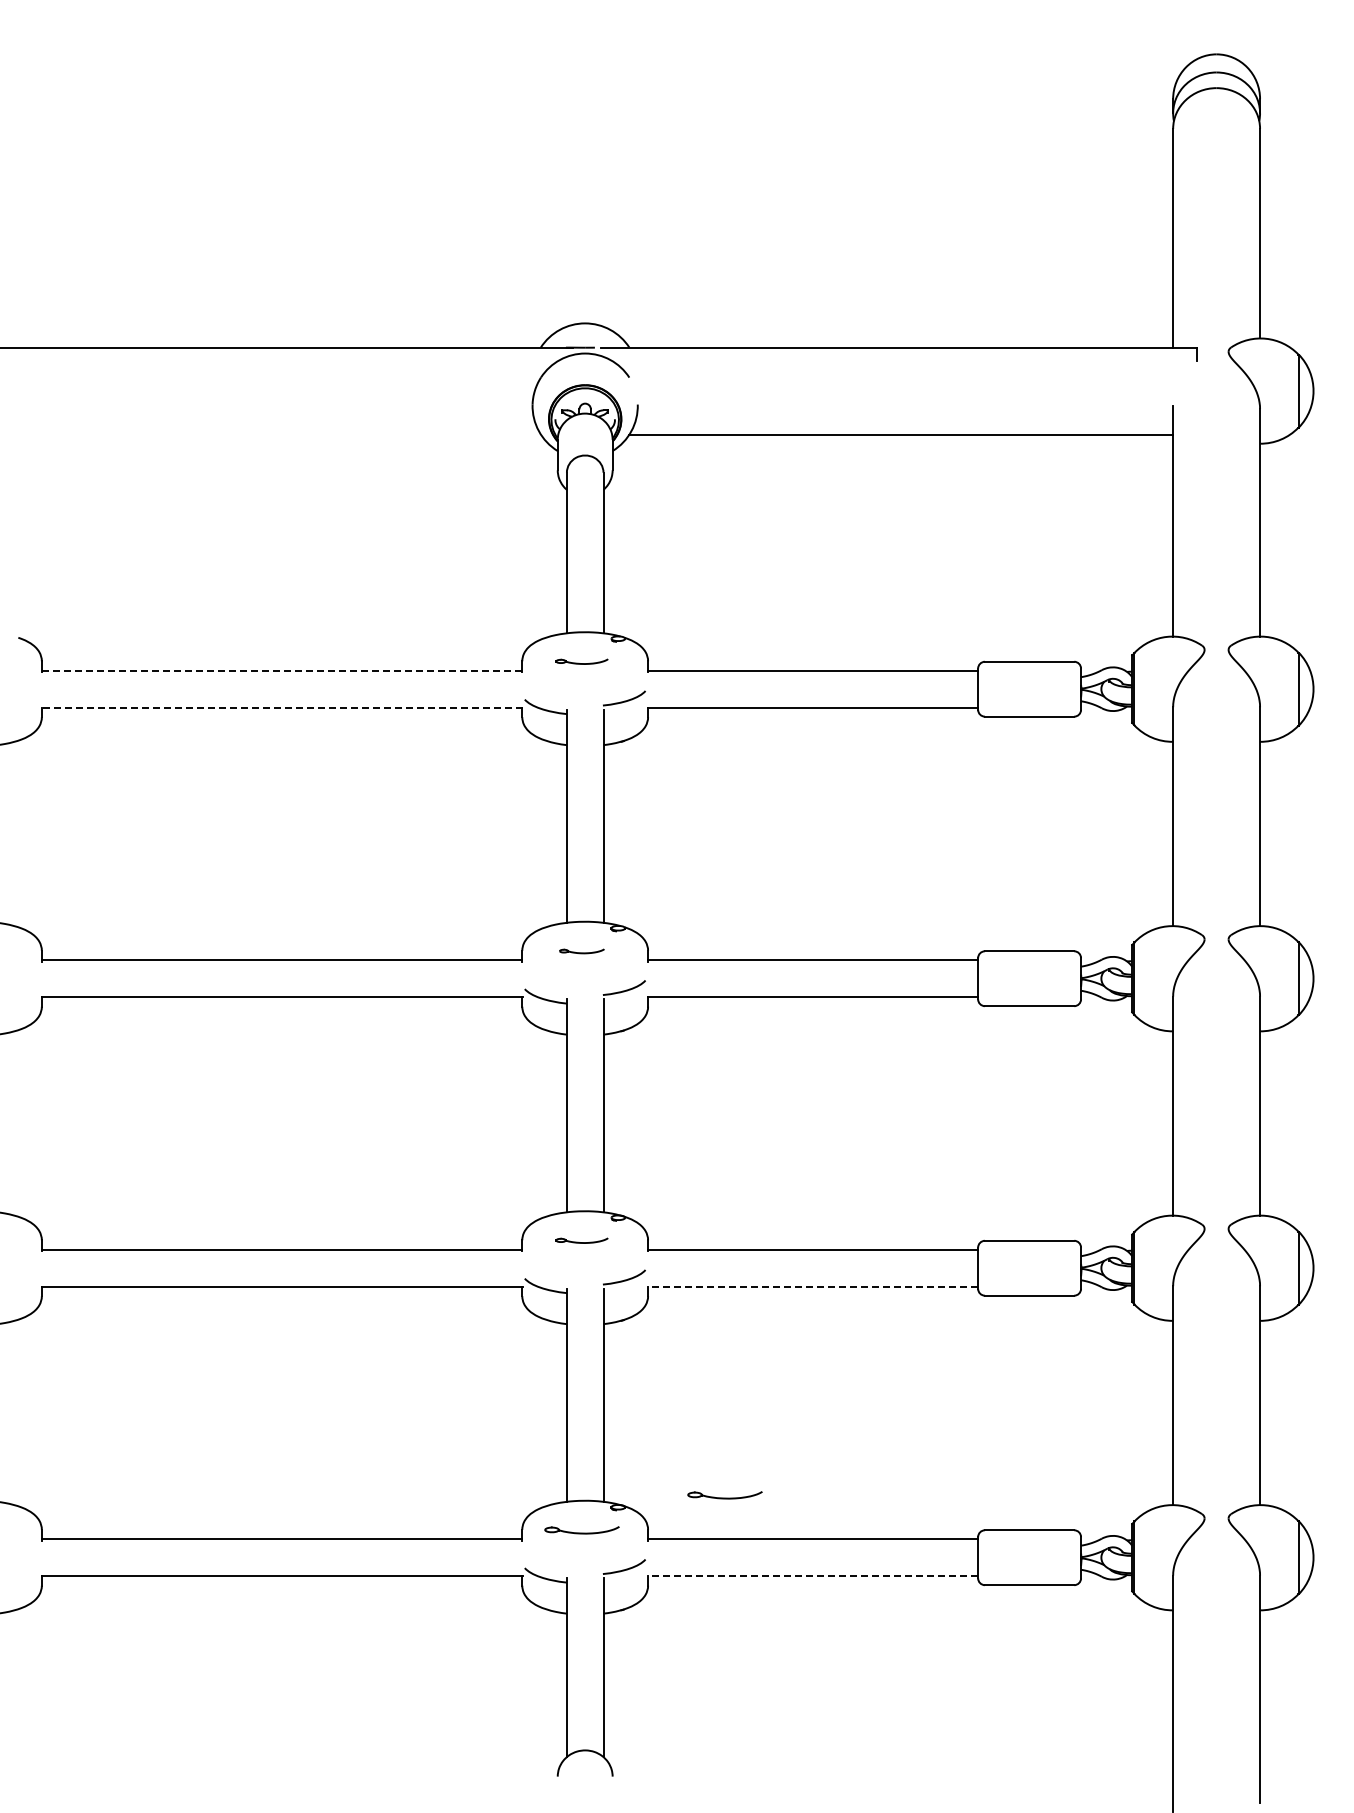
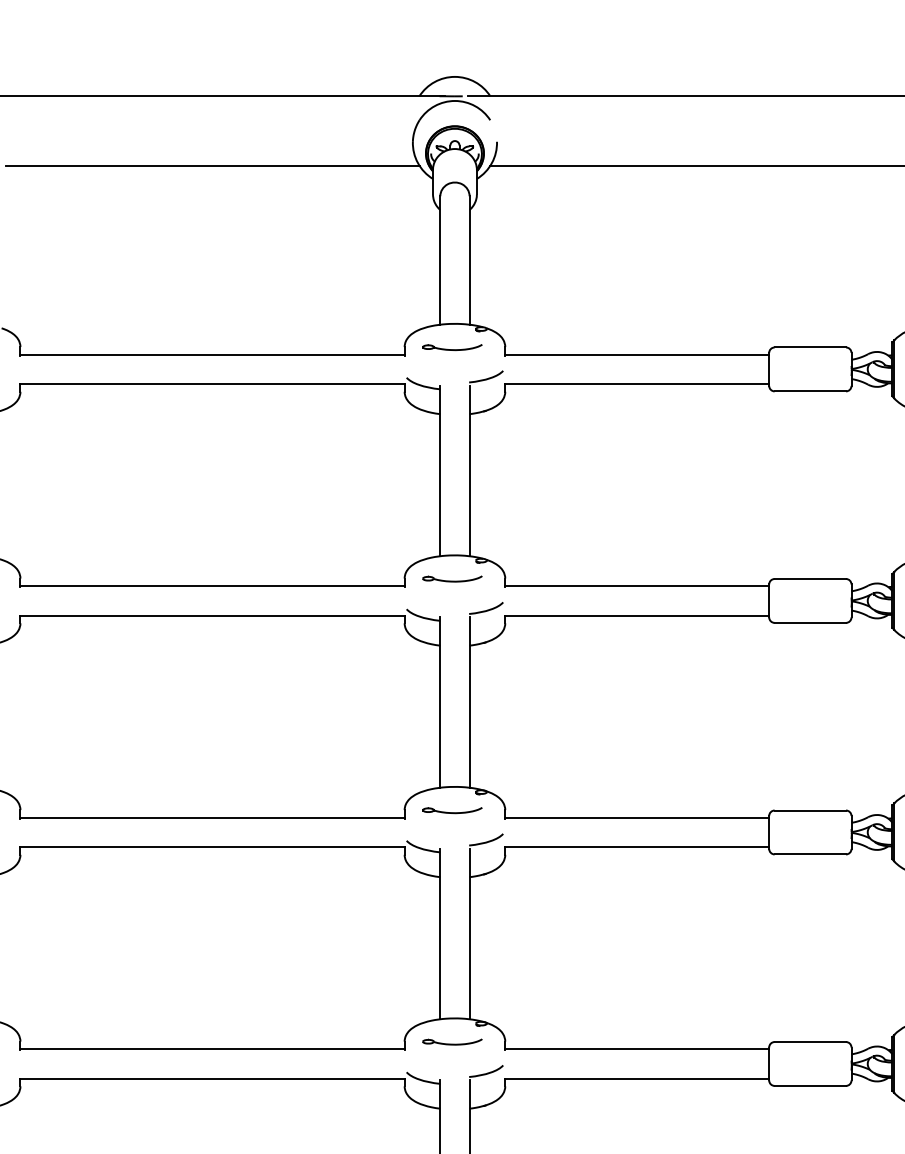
line: (281, 434) -> (212, 165), added
part: (581, 661) -> (452, 347), size x1.43
line: (281, 670) -> (212, 354), dashed -> solid
line: (282, 707) -> (212, 384), dashed -> solid
part: (581, 951) -> (452, 579), size x1.67
part: (581, 1240) -> (452, 810), size x1.43
line: (812, 1286) -> (636, 847), dashed -> solid
part: (724, 1495) -> (566, 1014), removed
line: (812, 1576) -> (636, 1078), dashed -> solid

